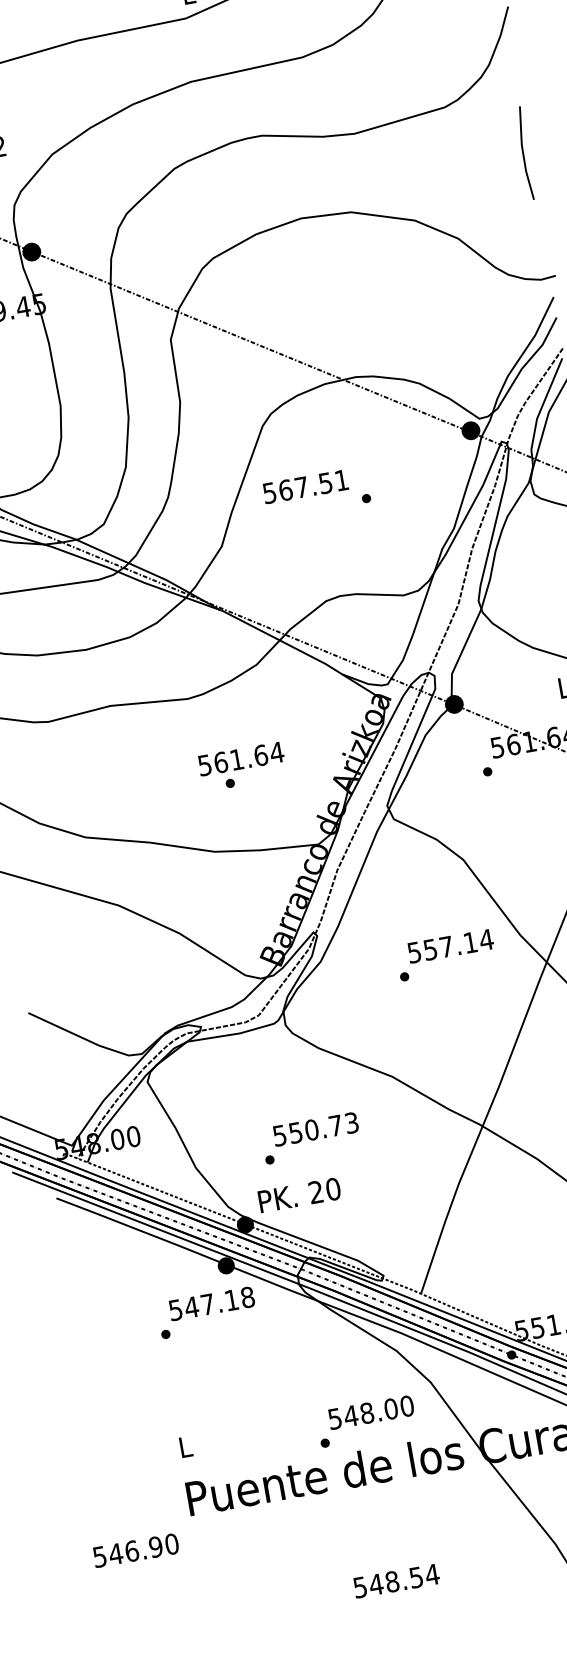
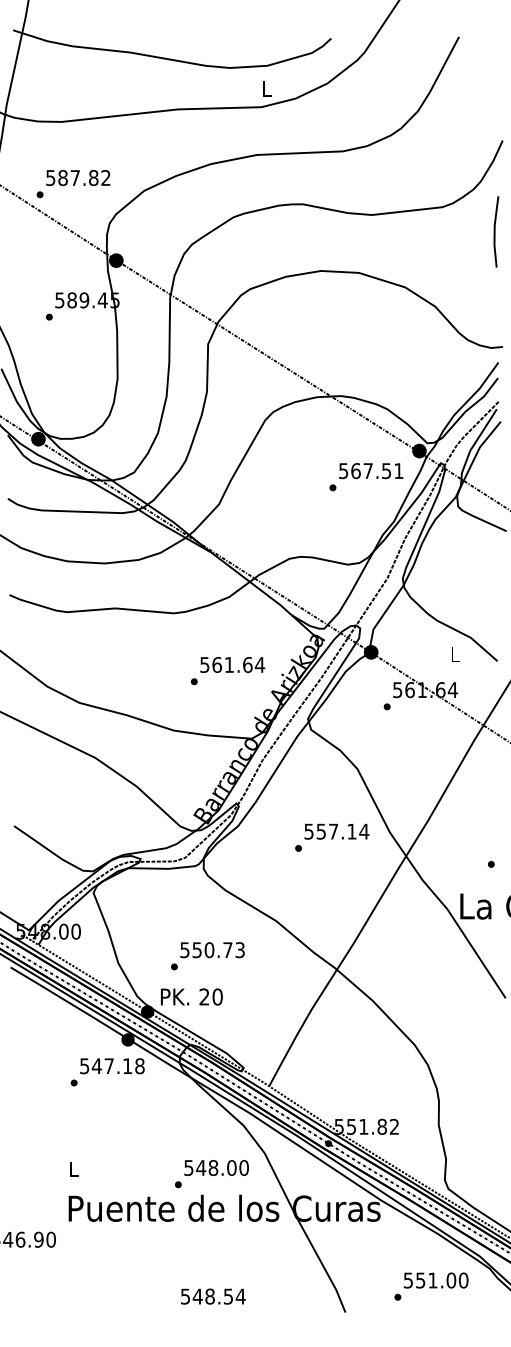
line: (524, 152) -> (495, 231), moved
text: (306, 487) -> (371, 471), moved
text: (240, 758) -> (232, 664), moved

